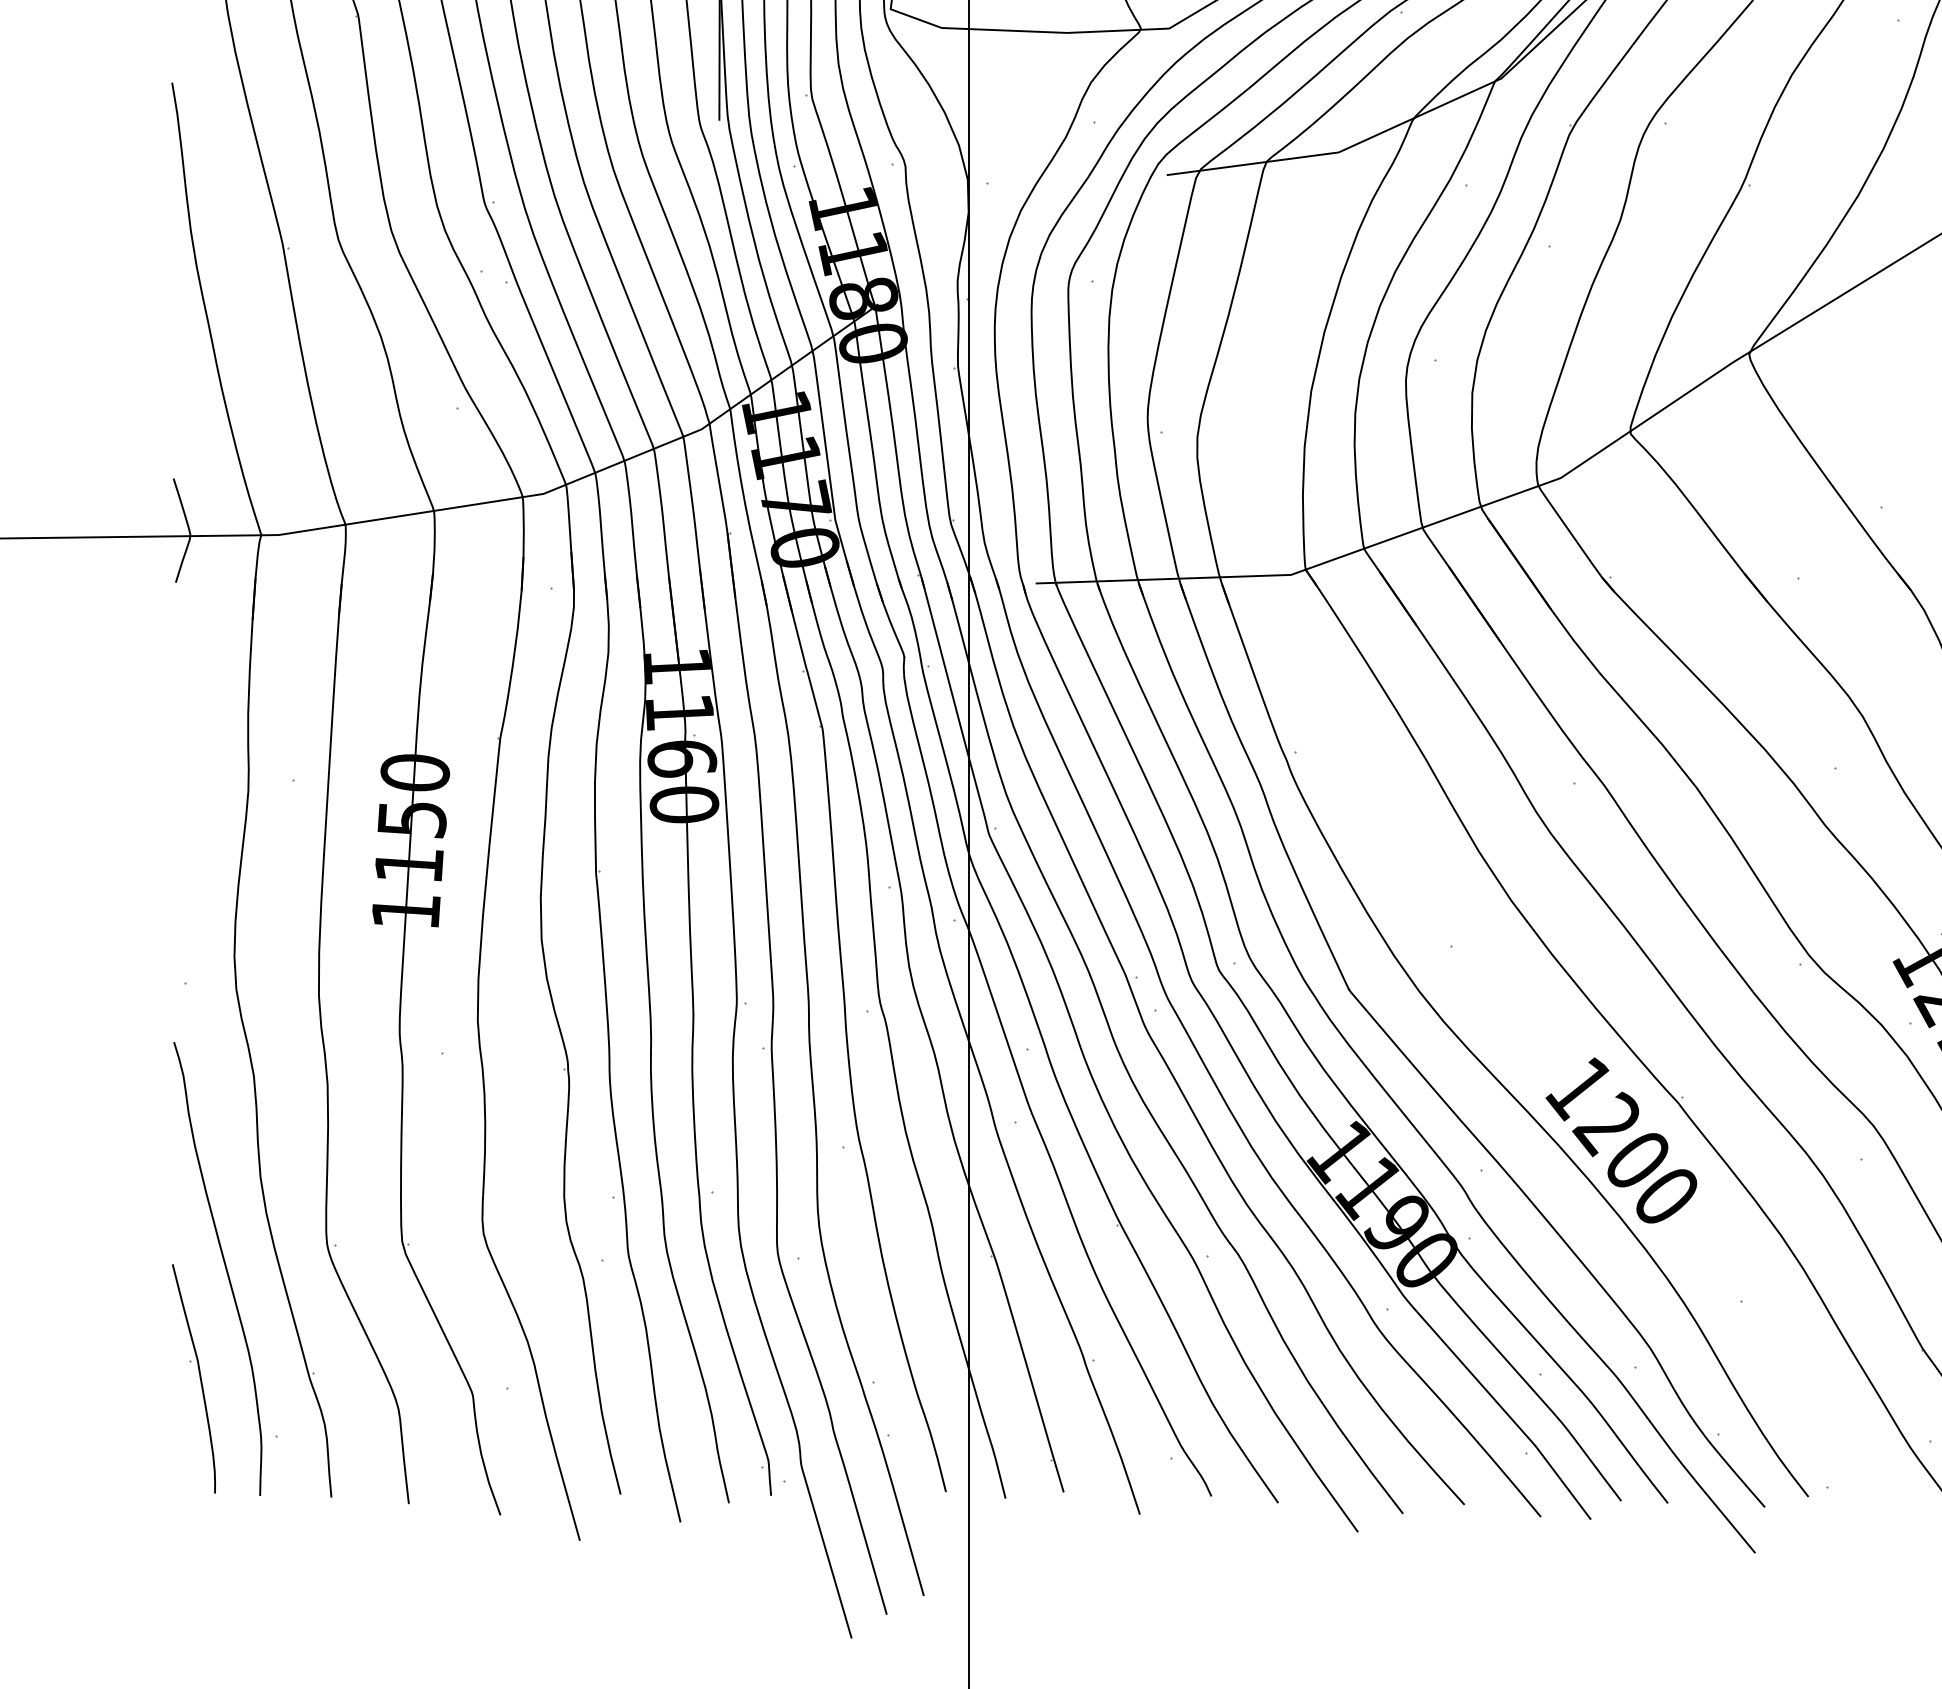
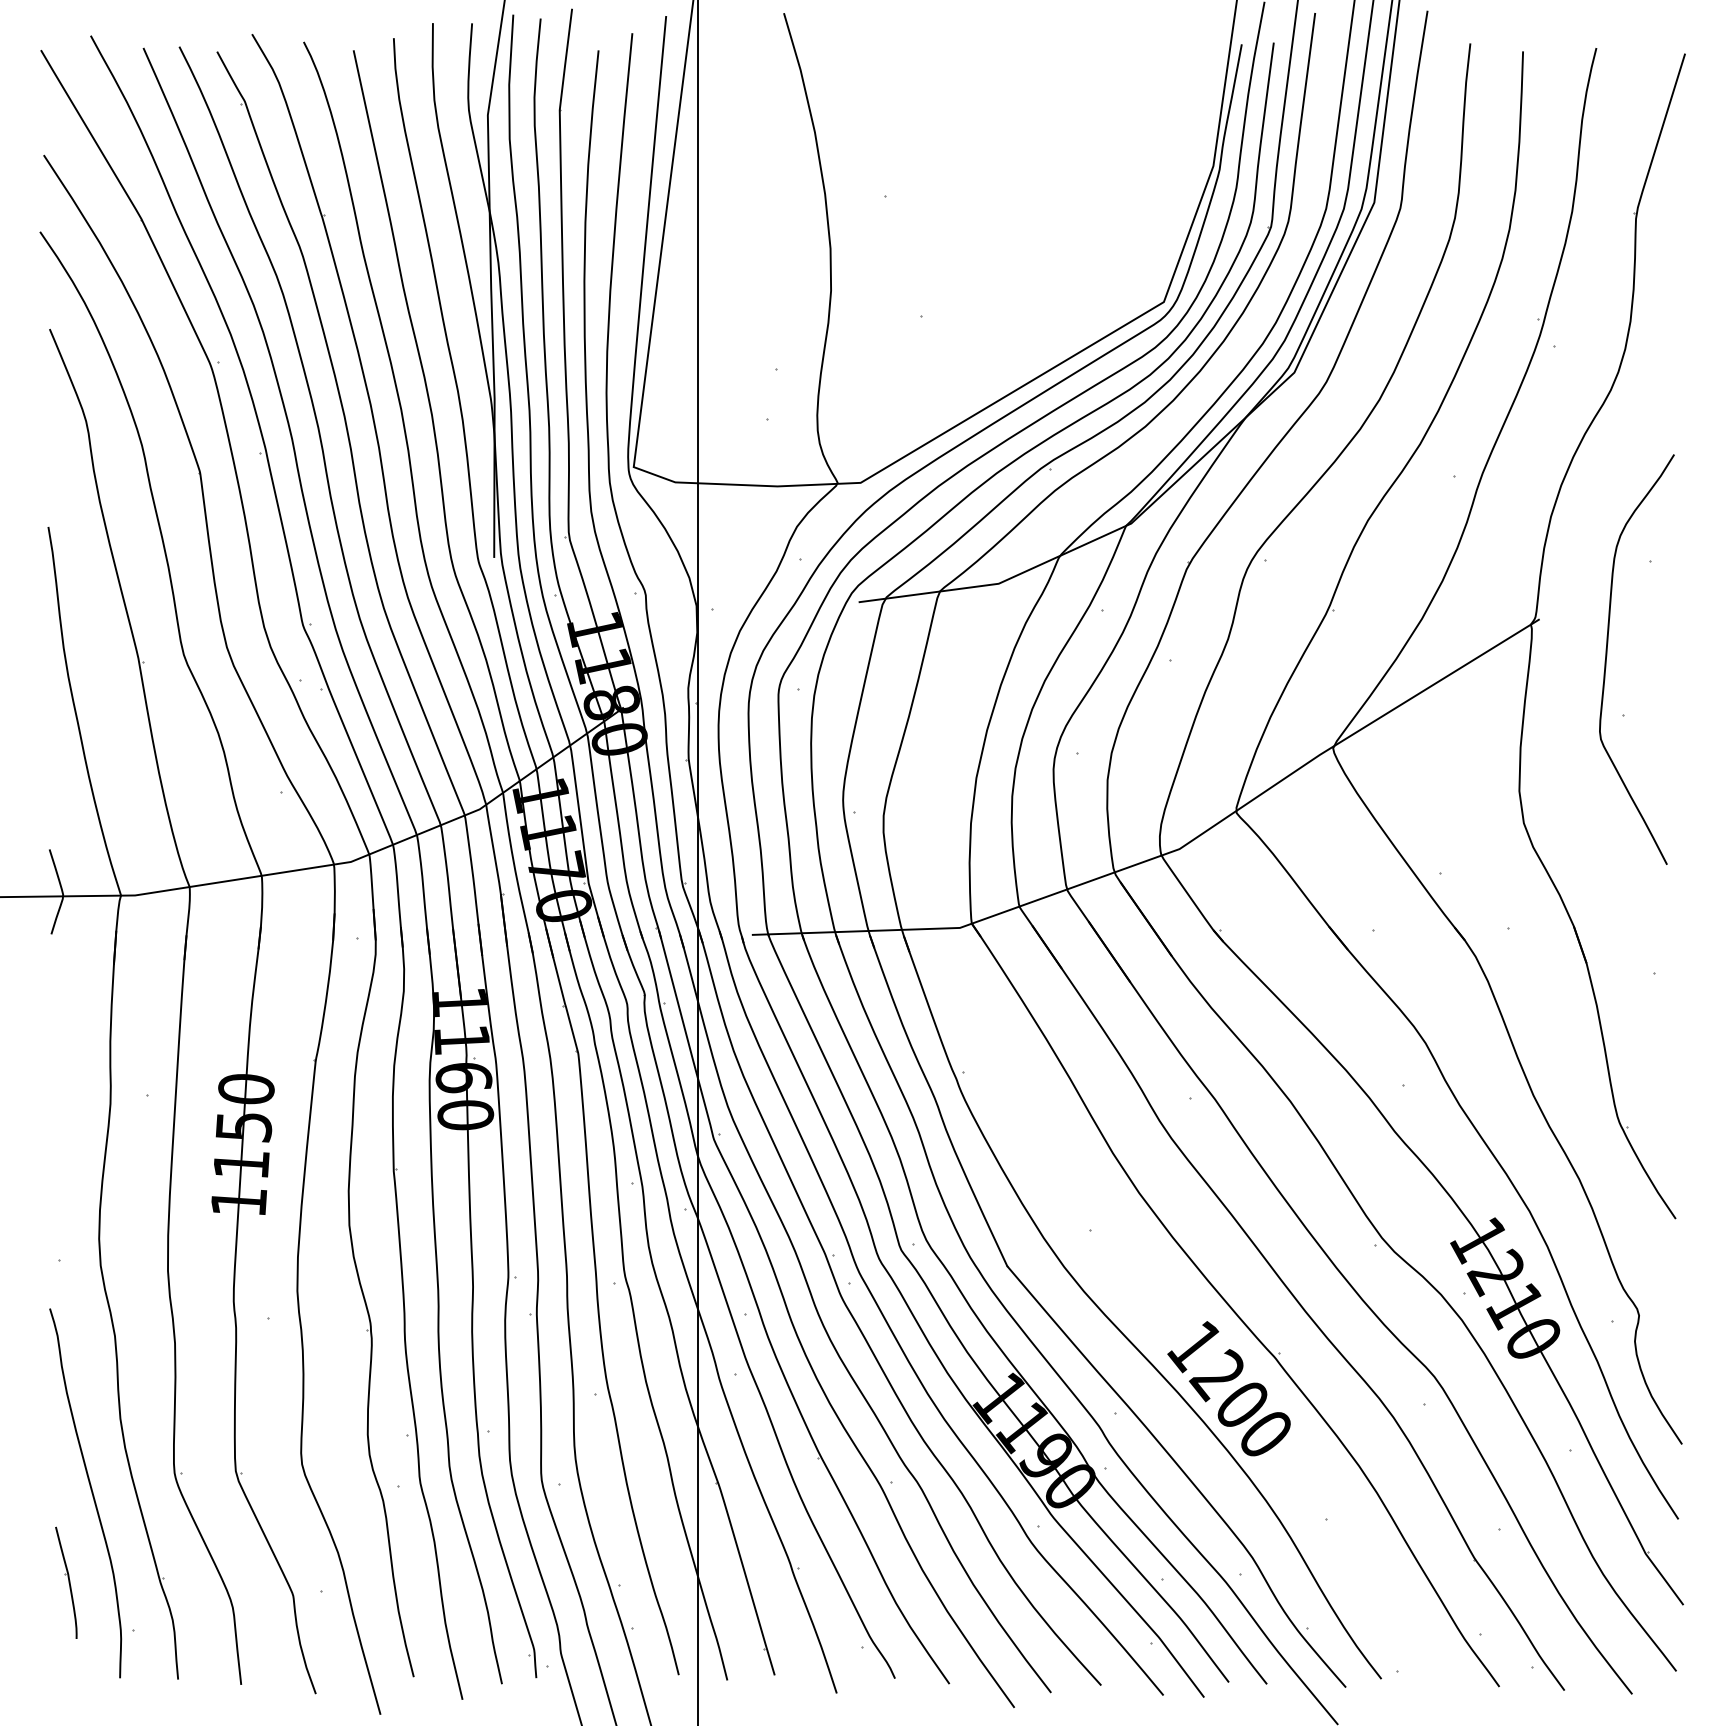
part: (194, 1378) -> (66, 1582), size x0.6

